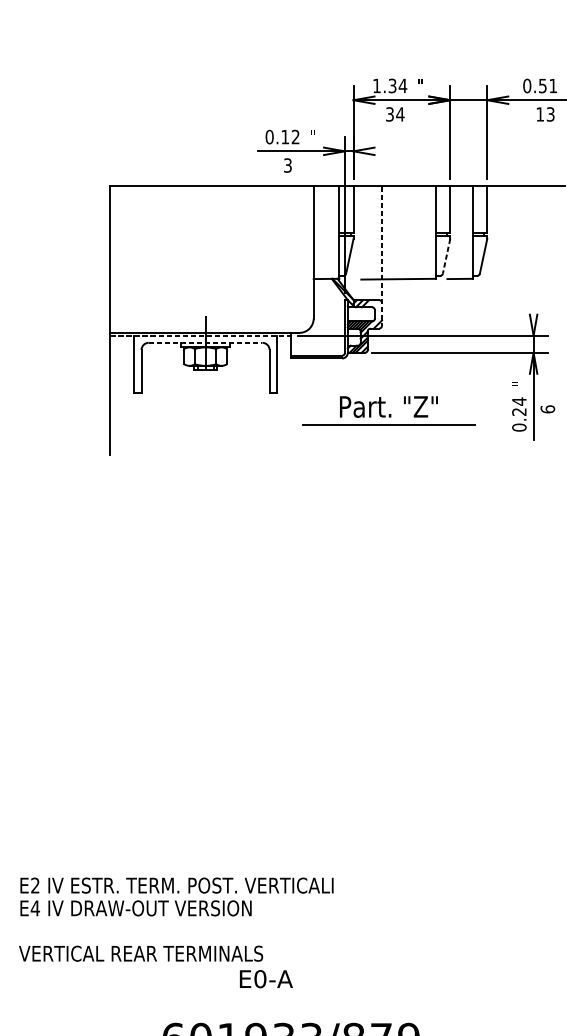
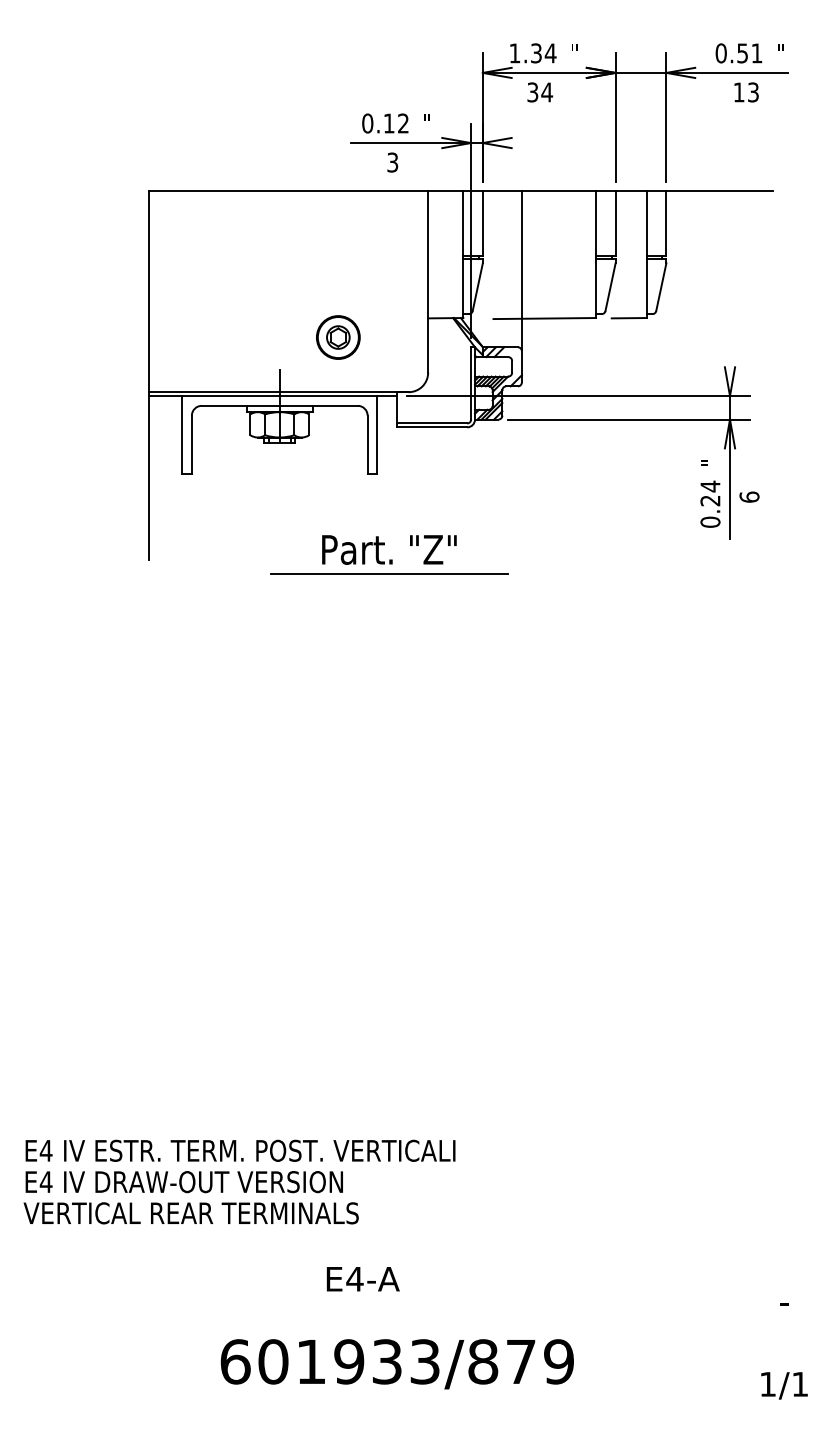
line: (381, 255) -> (521, 286), dashed -> solid
line: (446, 256) -> (610, 287), dashed -> solid
part: (248, 293) -> (338, 337), added
line: (201, 335) -> (273, 396), dashed -> solid
line: (206, 342) -> (280, 405), dashed -> solid
part: (388, 410) -> (389, 554), moved
text: (34, 885) -> (45, 1150), E2 -> E4
text: (140, 953) -> (190, 1213), moved
text: (260, 978) -> (354, 1278), E0-A -> E4-A

